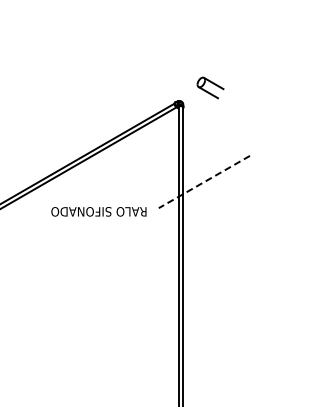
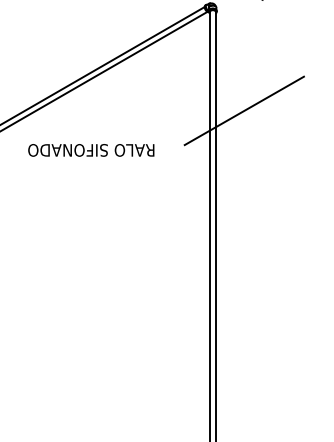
line: (204, 182) -> (244, 111), dashed -> solid
text: (98, 211) -> (90, 149), moved

